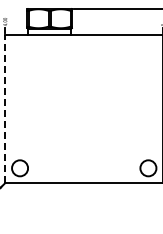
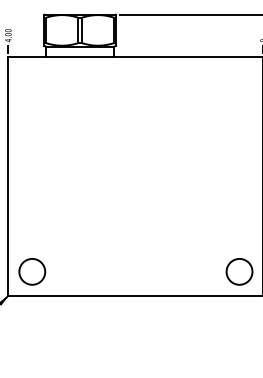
line: (5, 108) -> (8, 175), dashed -> solid

